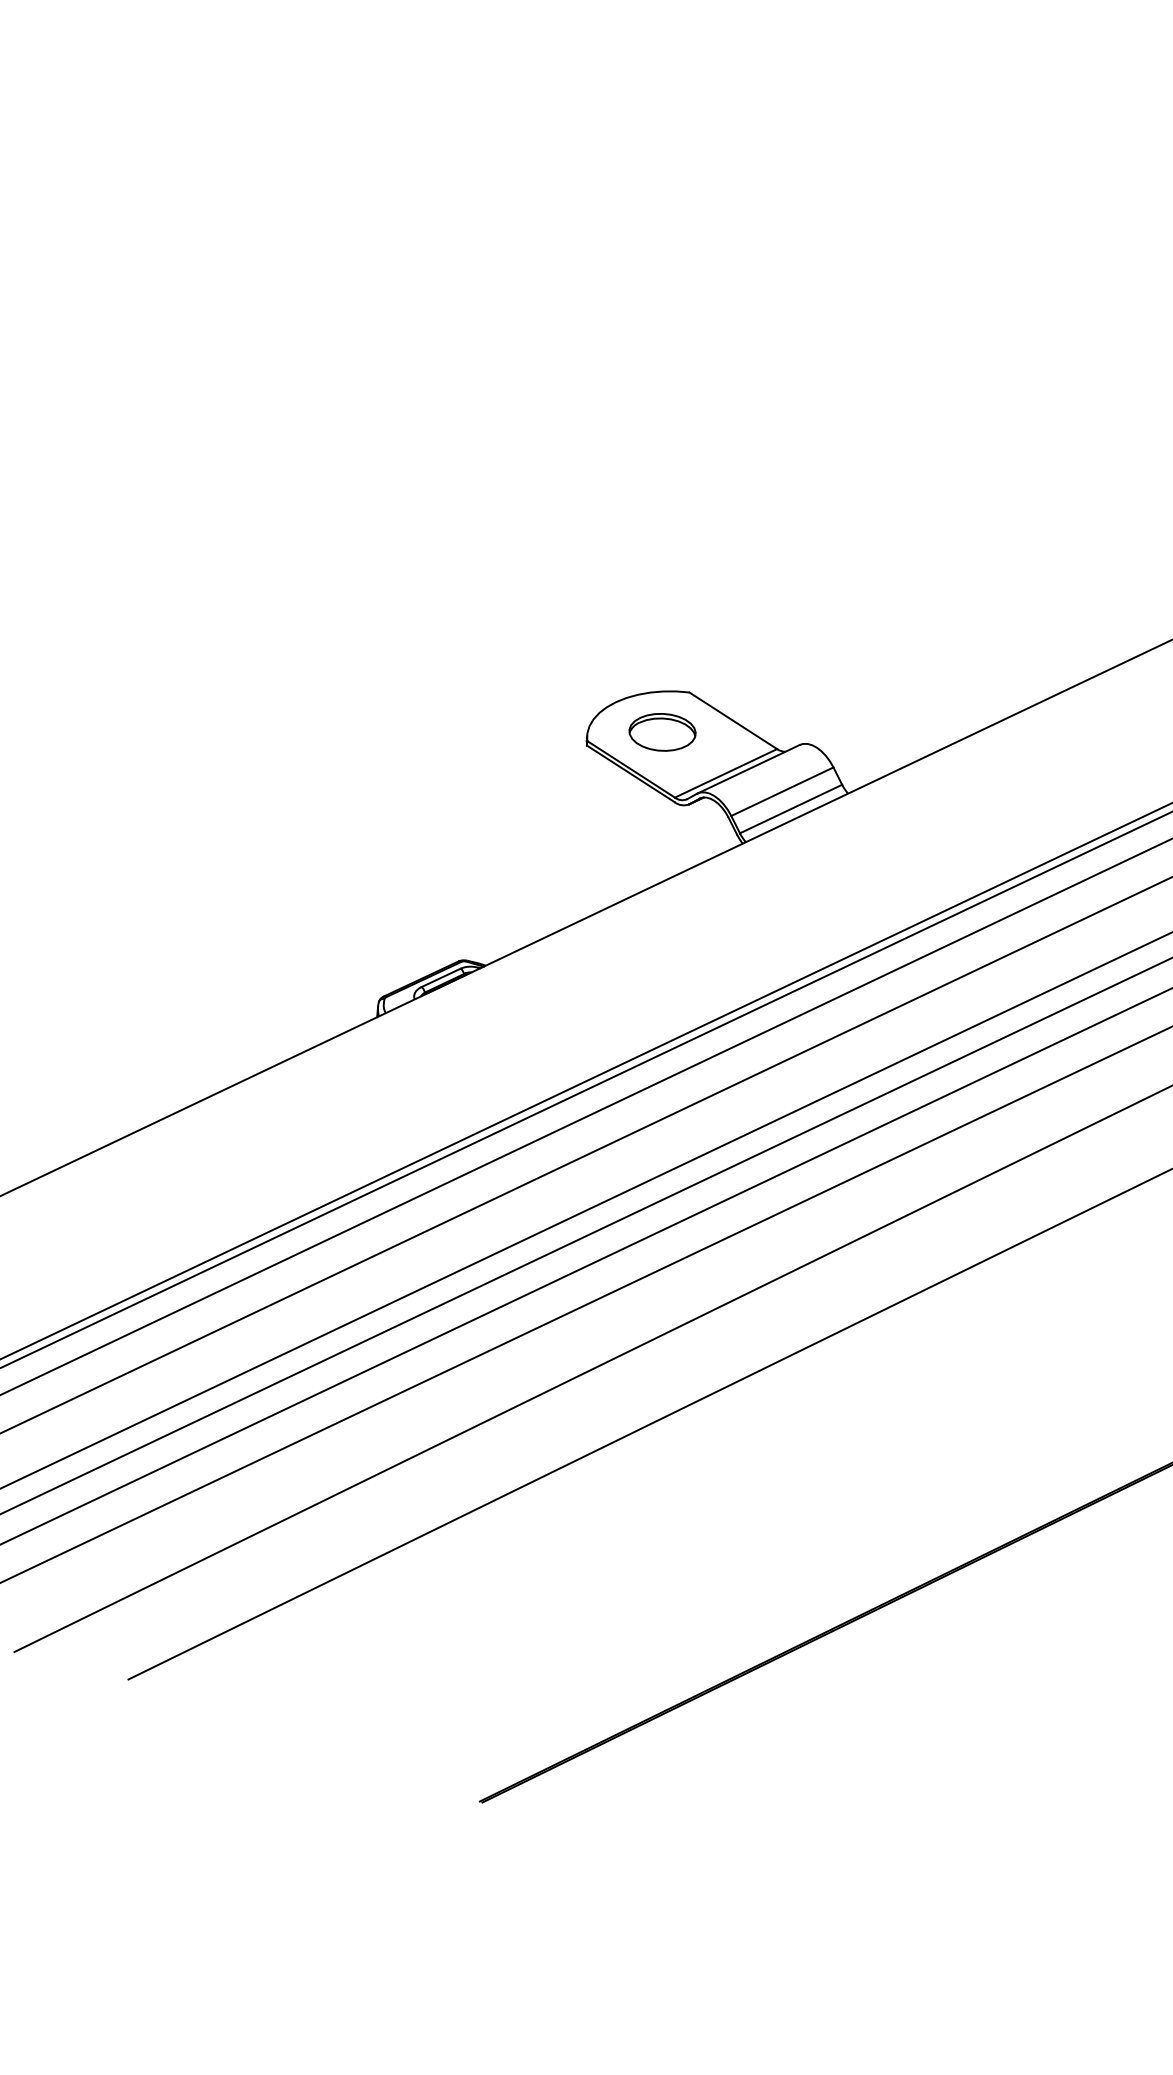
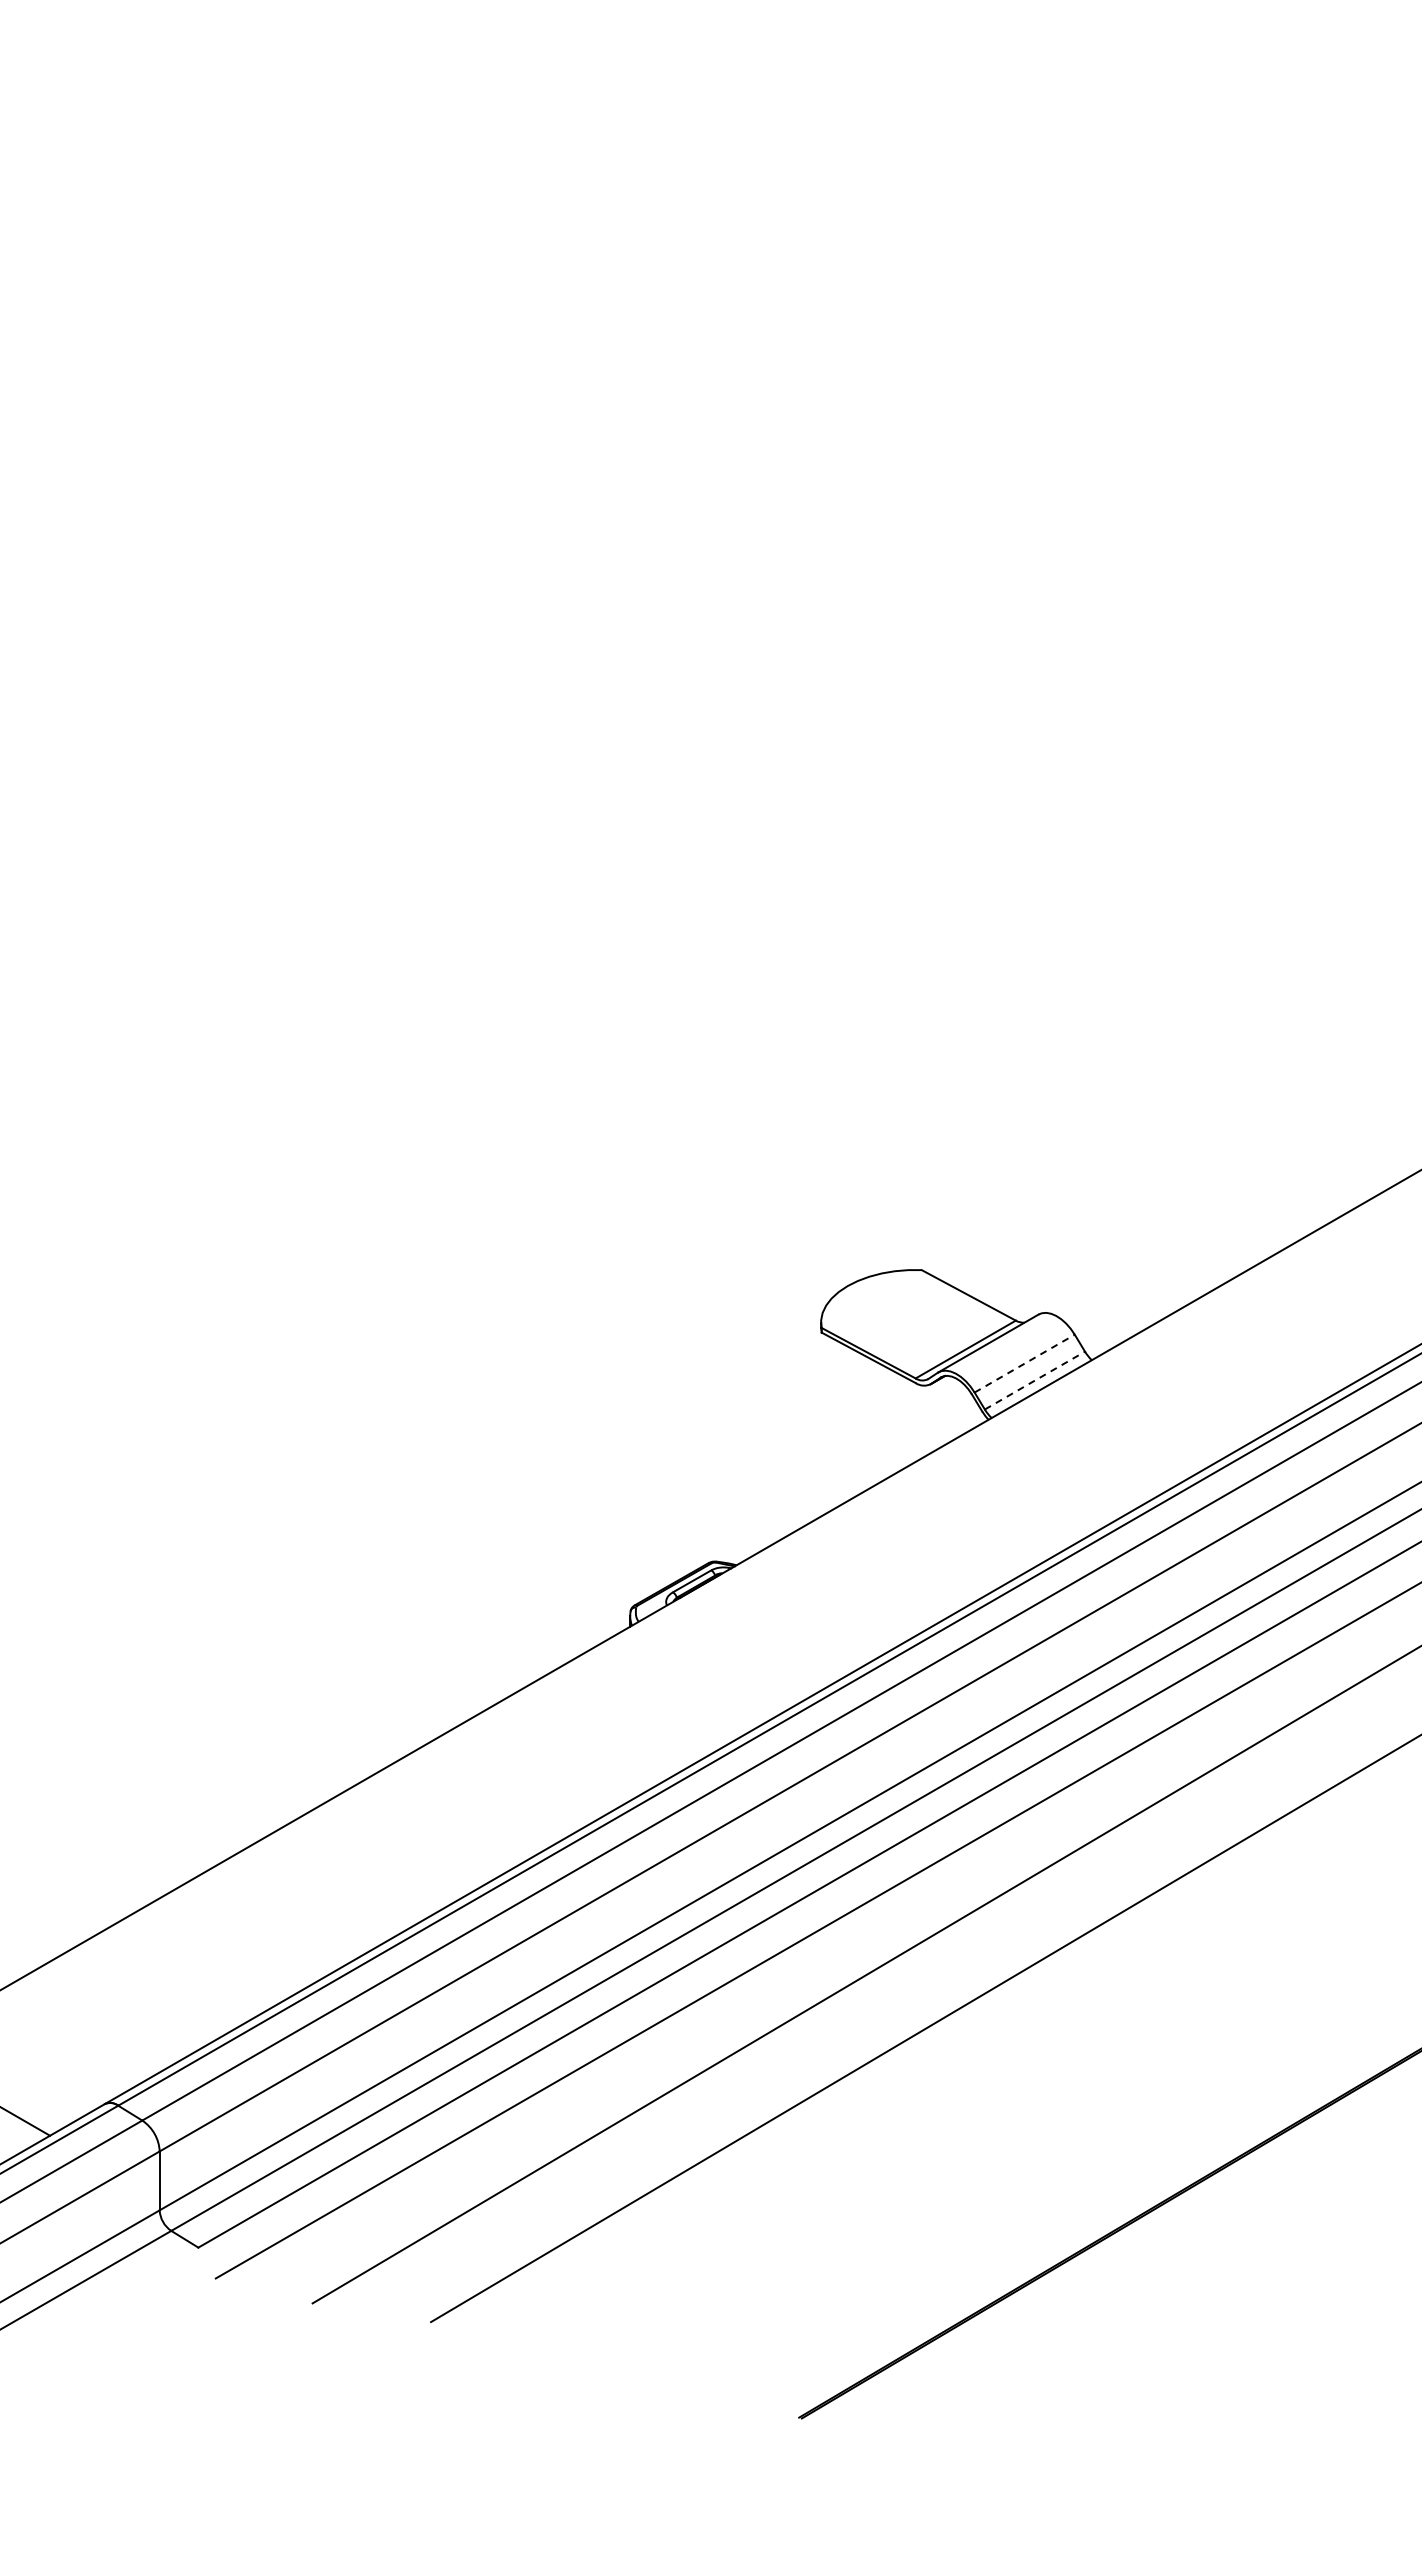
part: (662, 731) -> (897, 1312), removed
line: (782, 791) -> (1024, 1363), solid -> dashed
line: (790, 808) -> (1034, 1380), solid -> dashed

